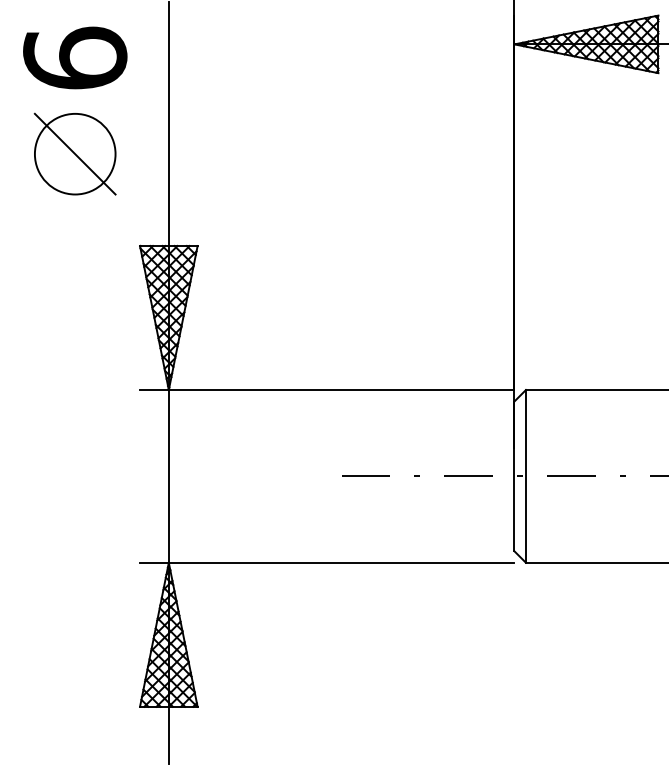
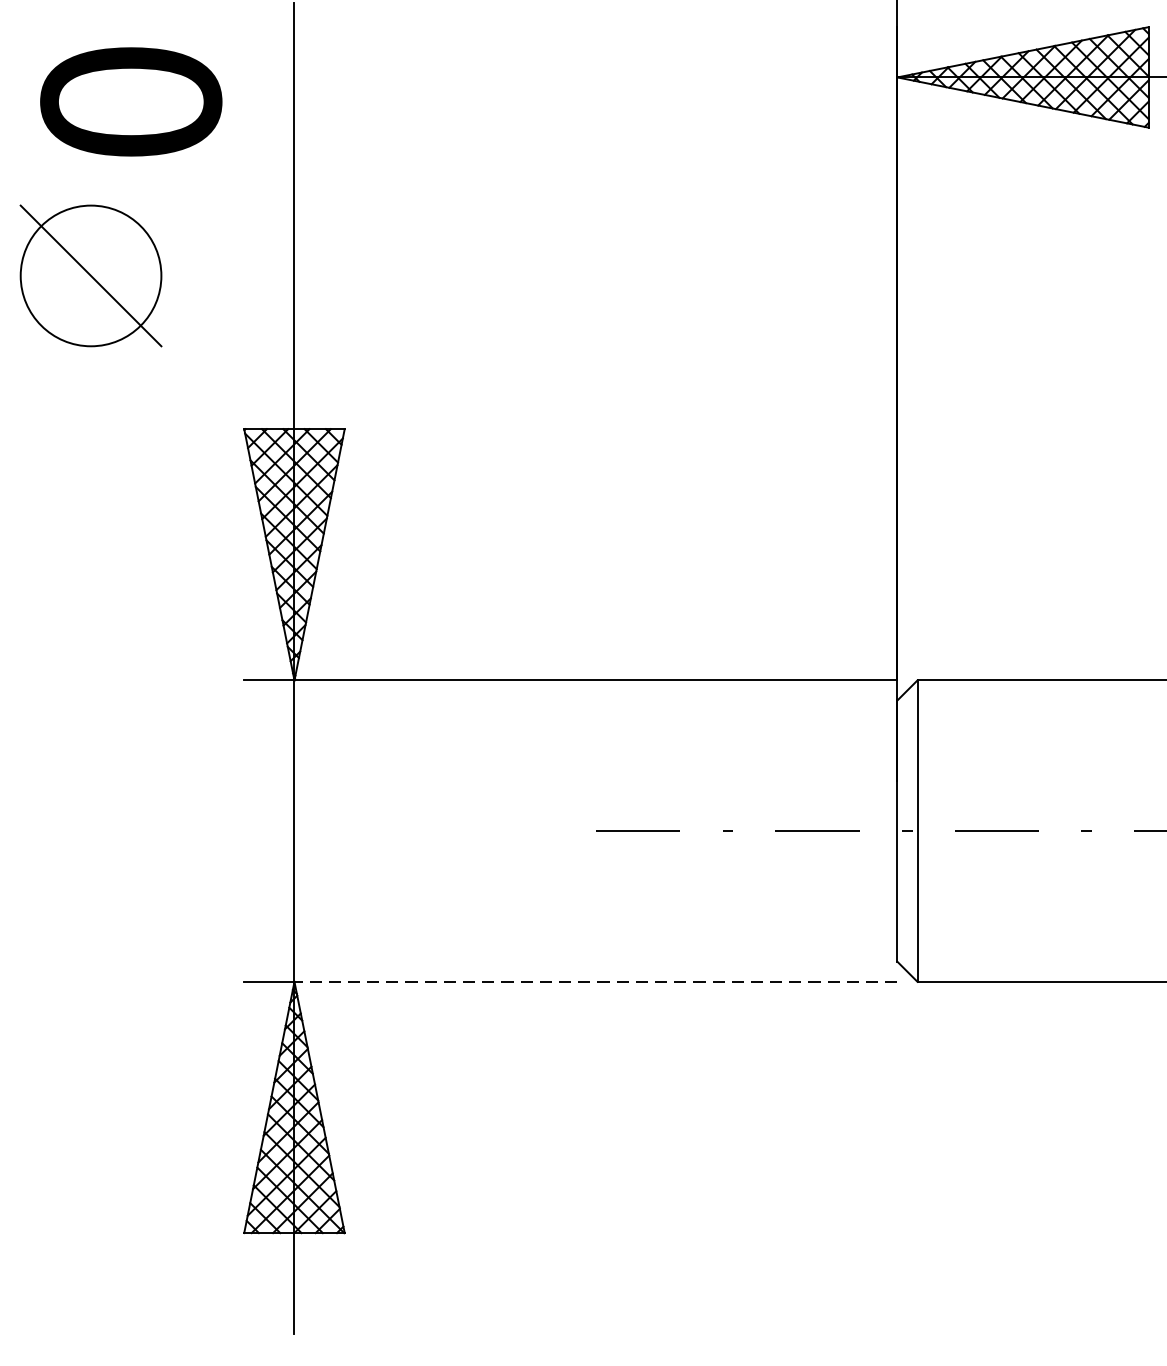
text: (75, 57) -> (131, 100), 6 -> 0
part: (74, 153) -> (89, 274), moved
line: (341, 562) -> (595, 981), solid -> dashed

